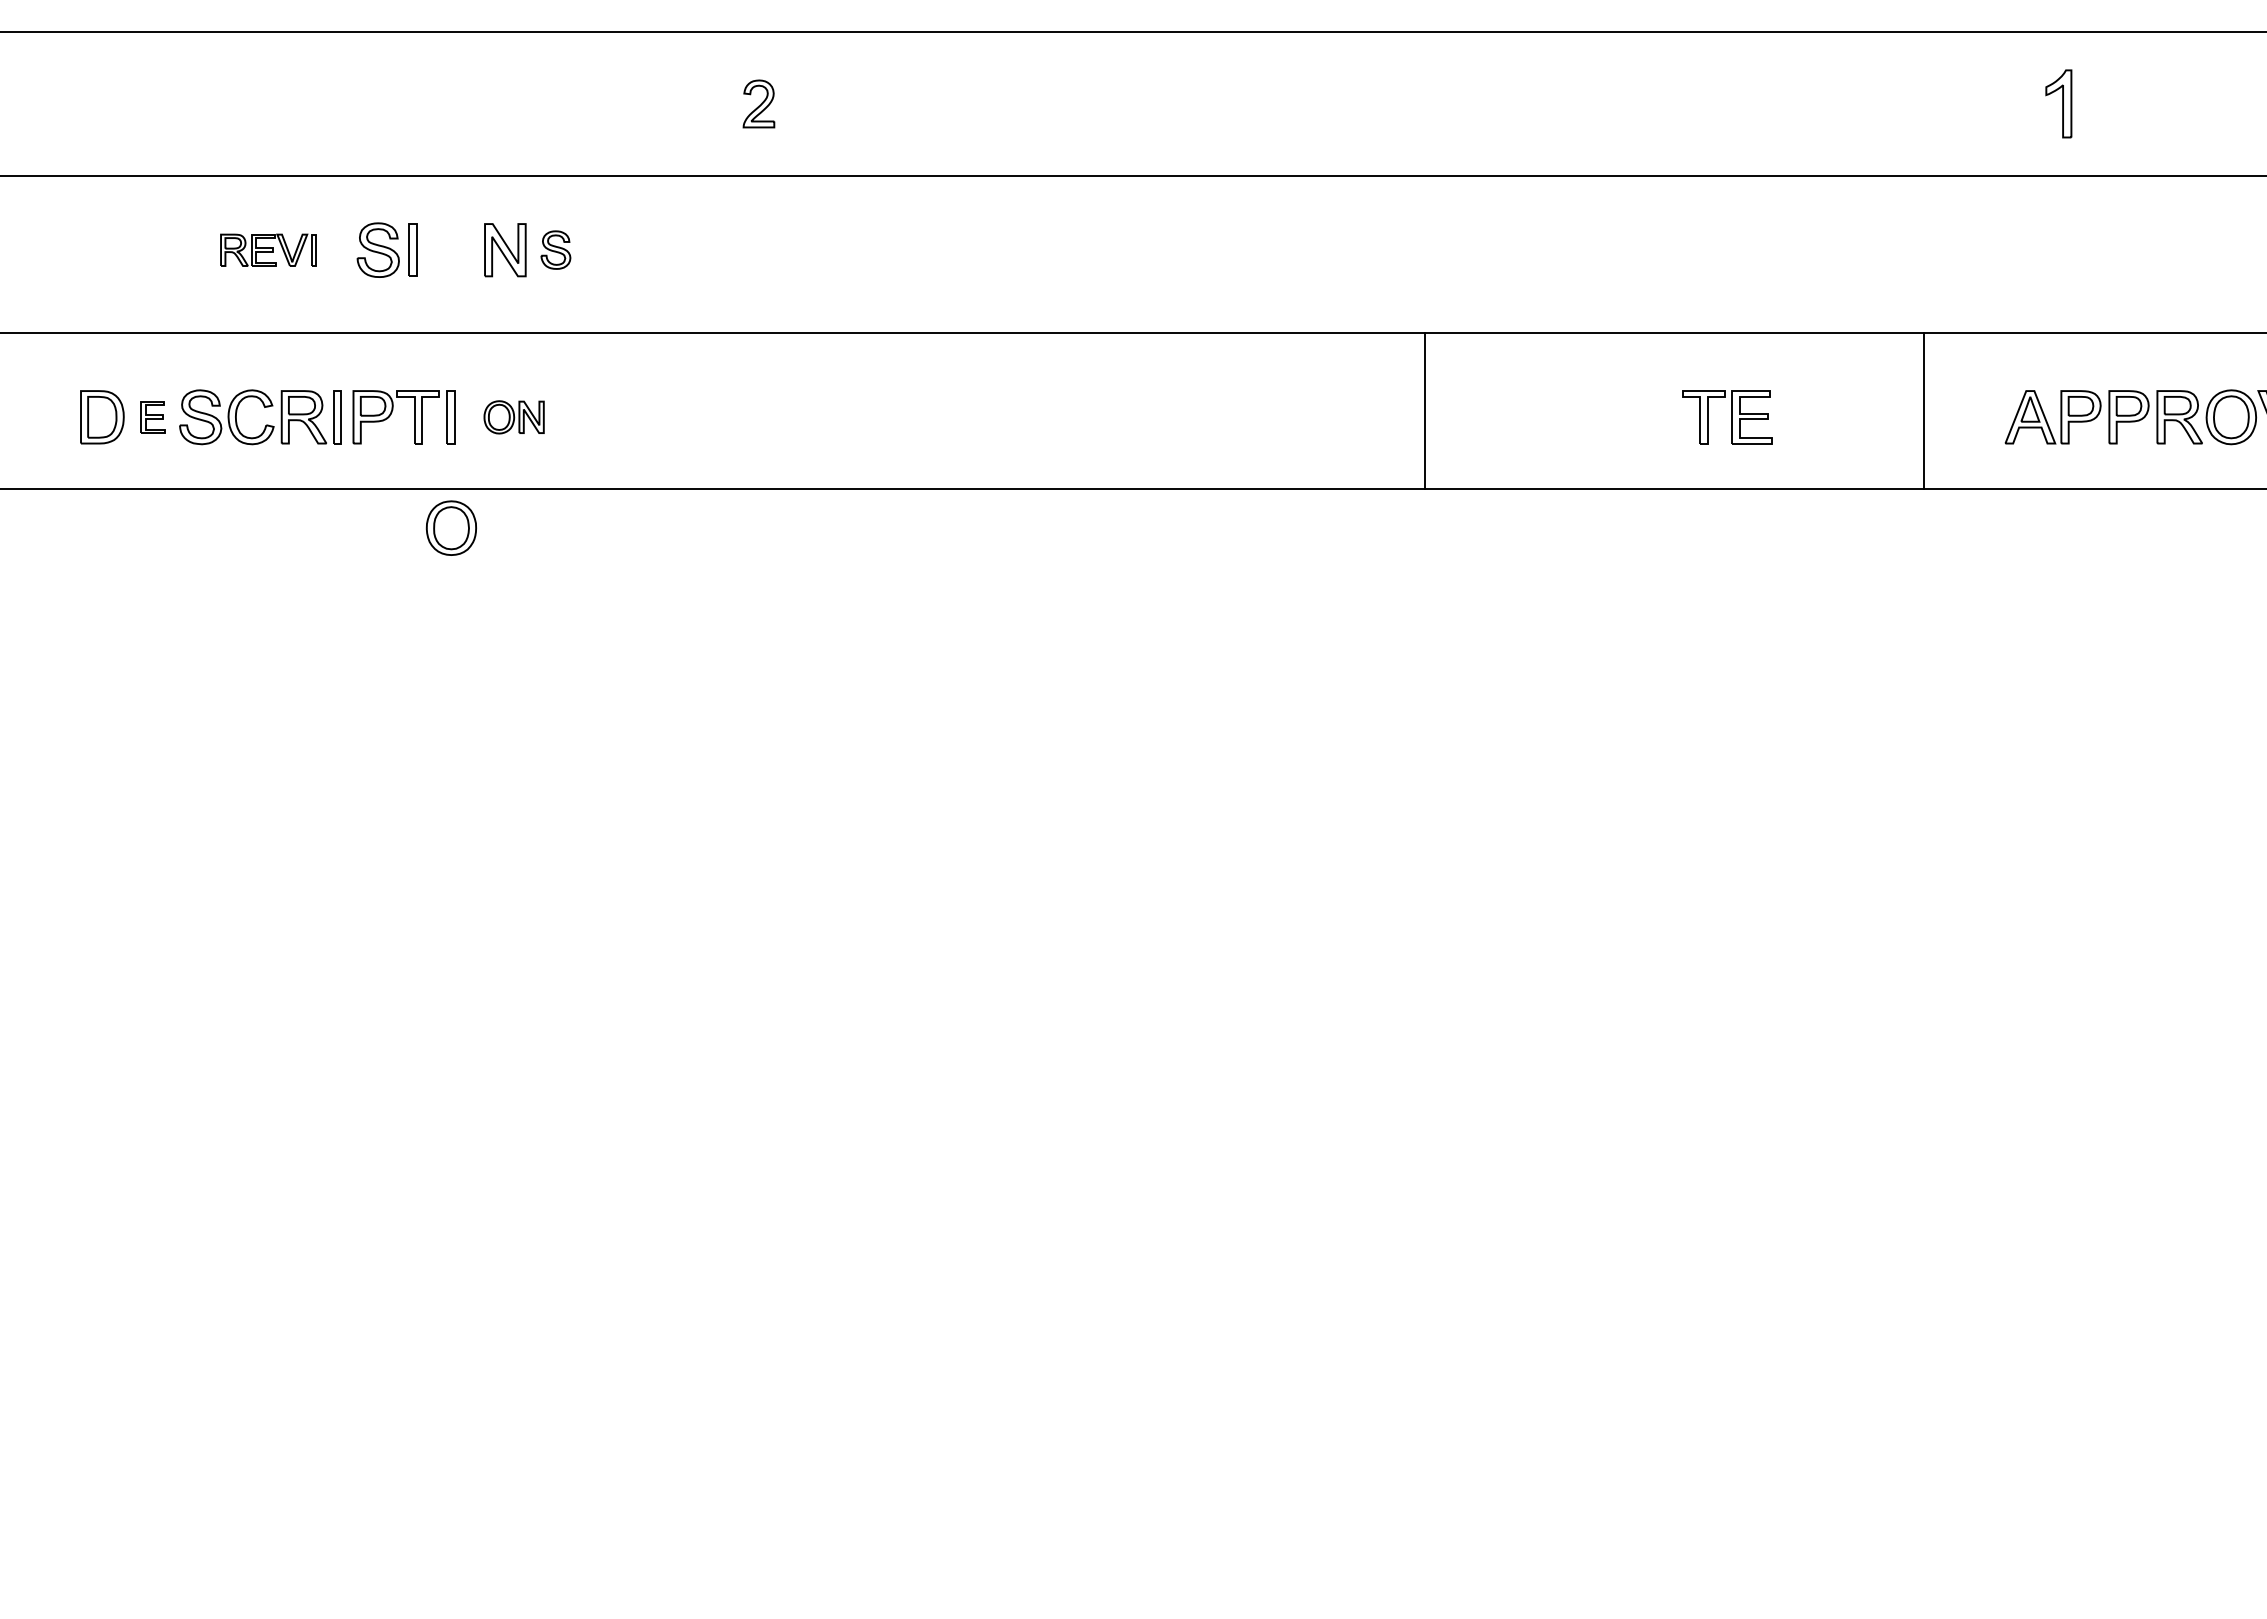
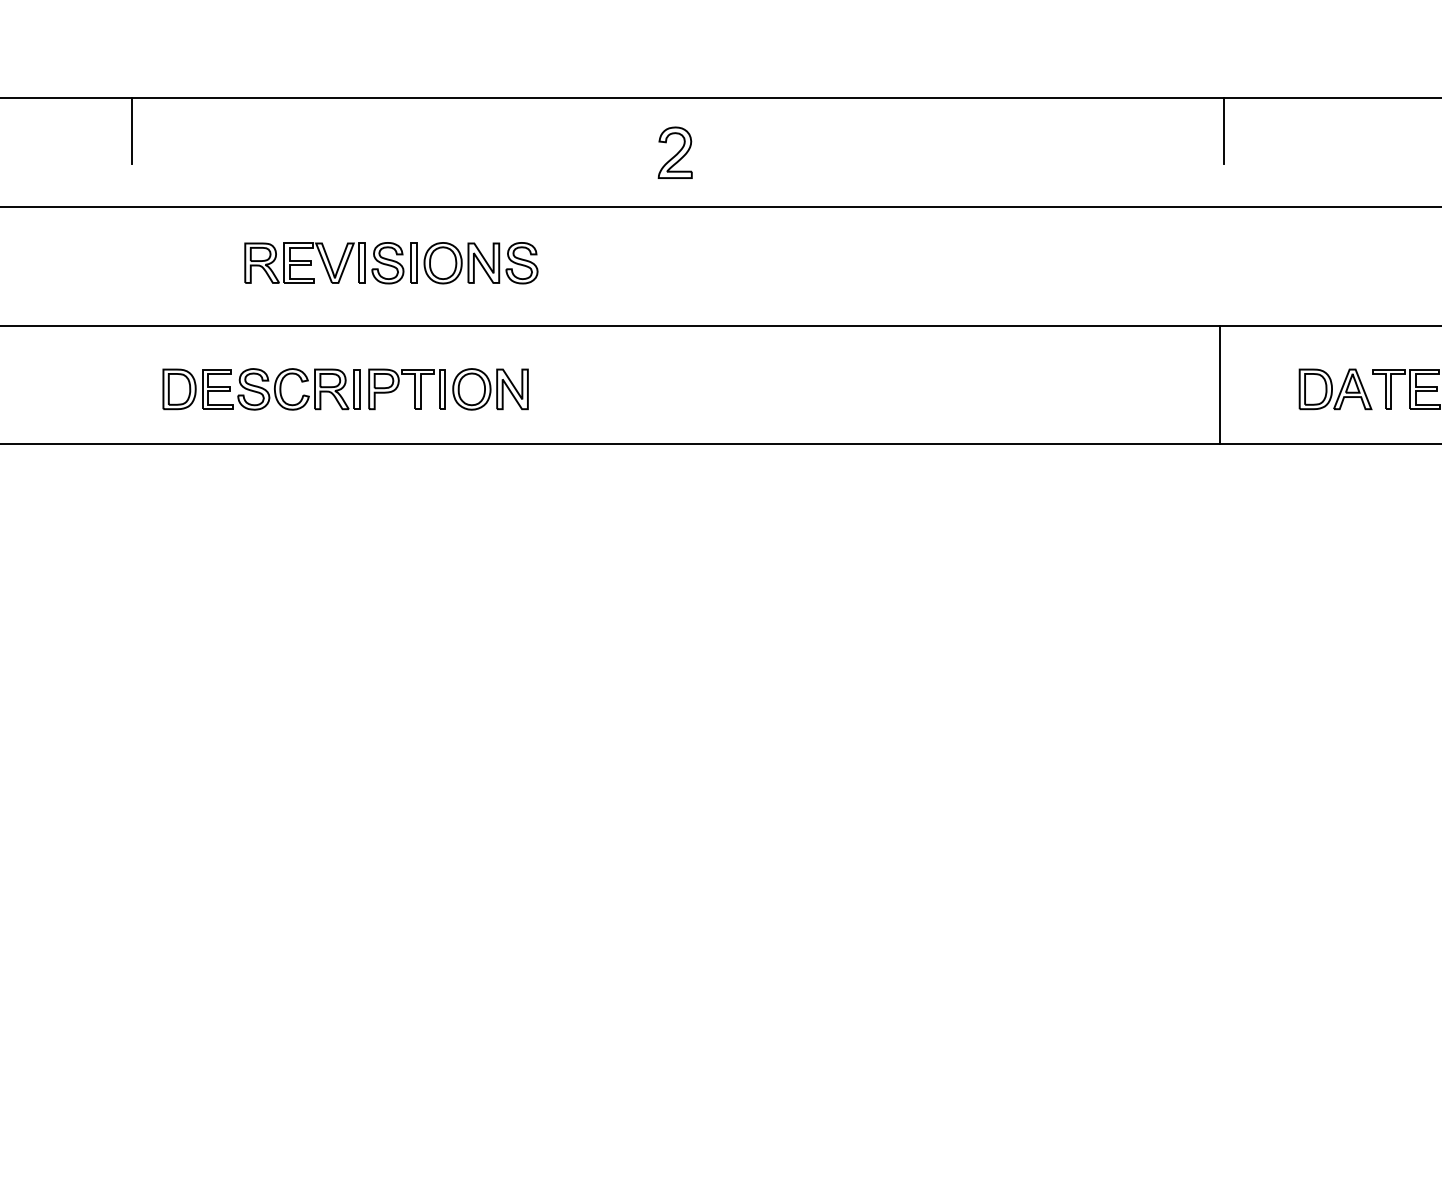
line: (39, 74) -> (132, 130), added
line: (1485, 74) -> (1223, 130), added
part: (758, 103) -> (674, 152), size x1.43
part: (555, 249) -> (521, 262), size x1.43
part: (268, 250) -> (305, 263), size x1.67
line: (1425, 410) -> (1220, 384), moved
part: (152, 417) -> (217, 389), size x1.67
part: (513, 417) -> (489, 389), size x1.67
part: (1633, 417) -> (1335, 389), added
part: (450, 527) -> (442, 262), moved

